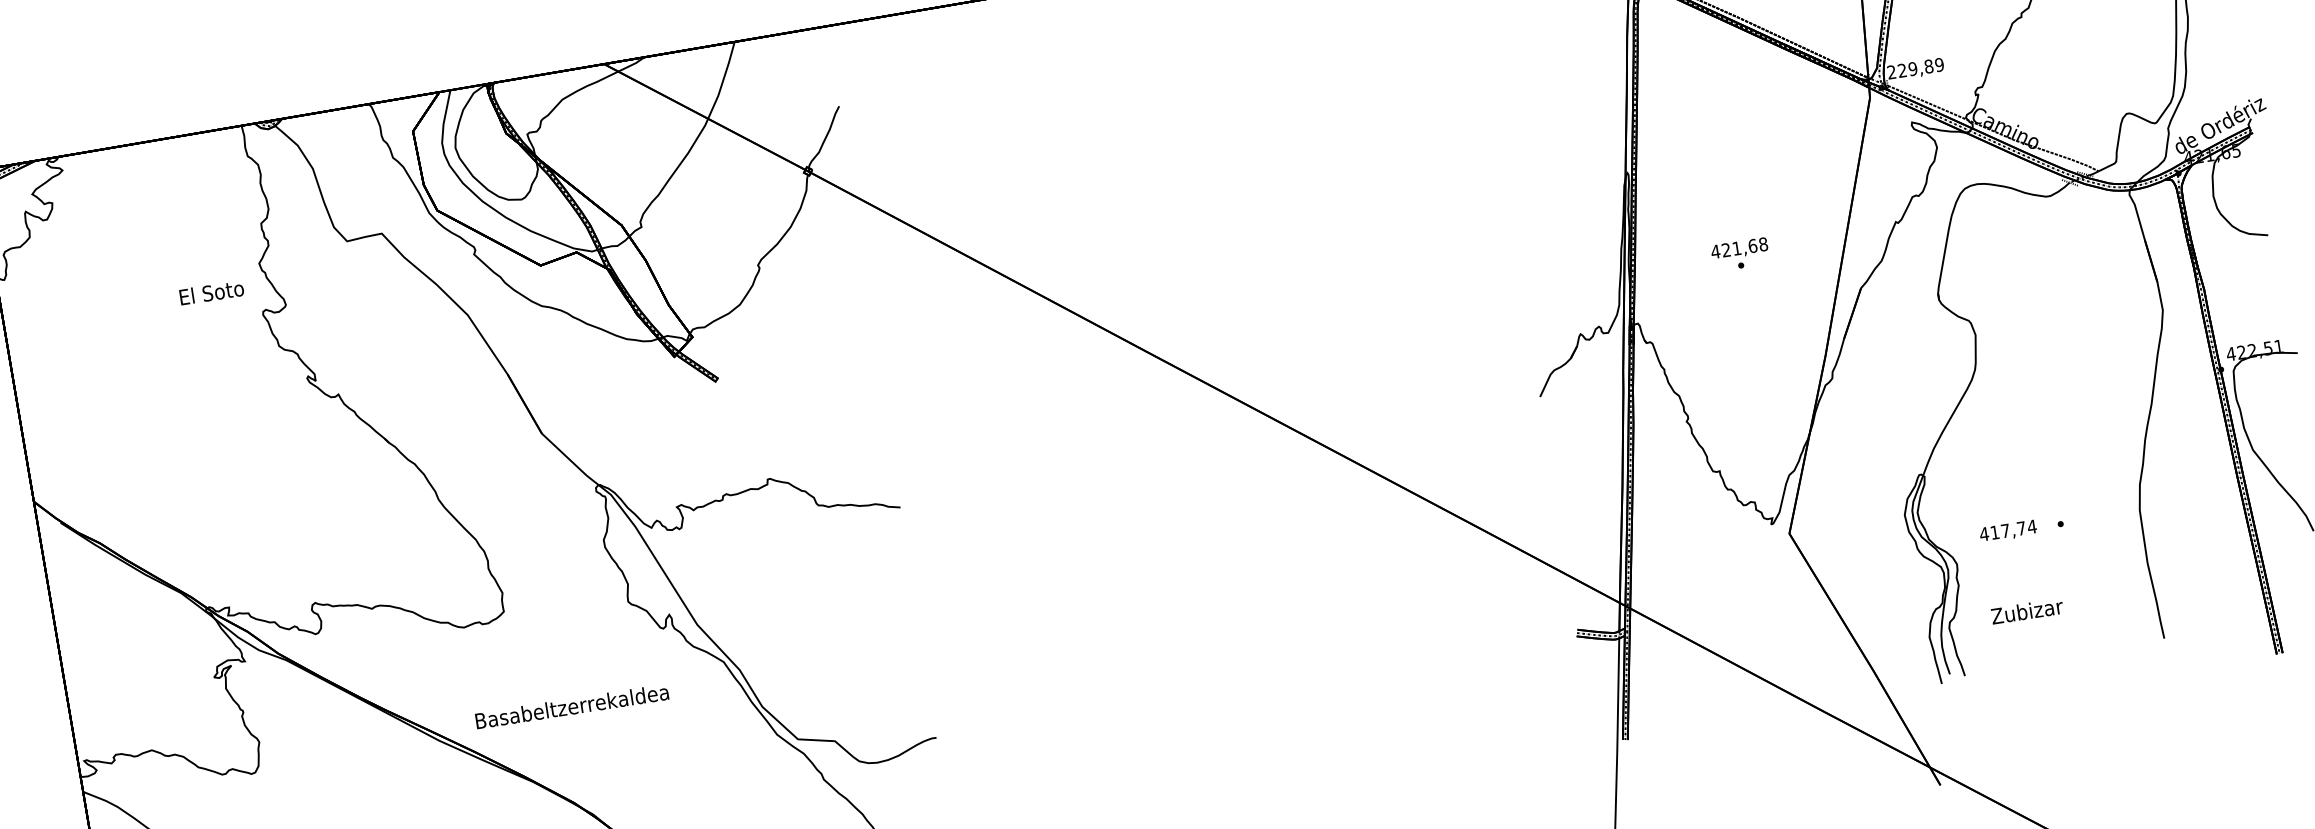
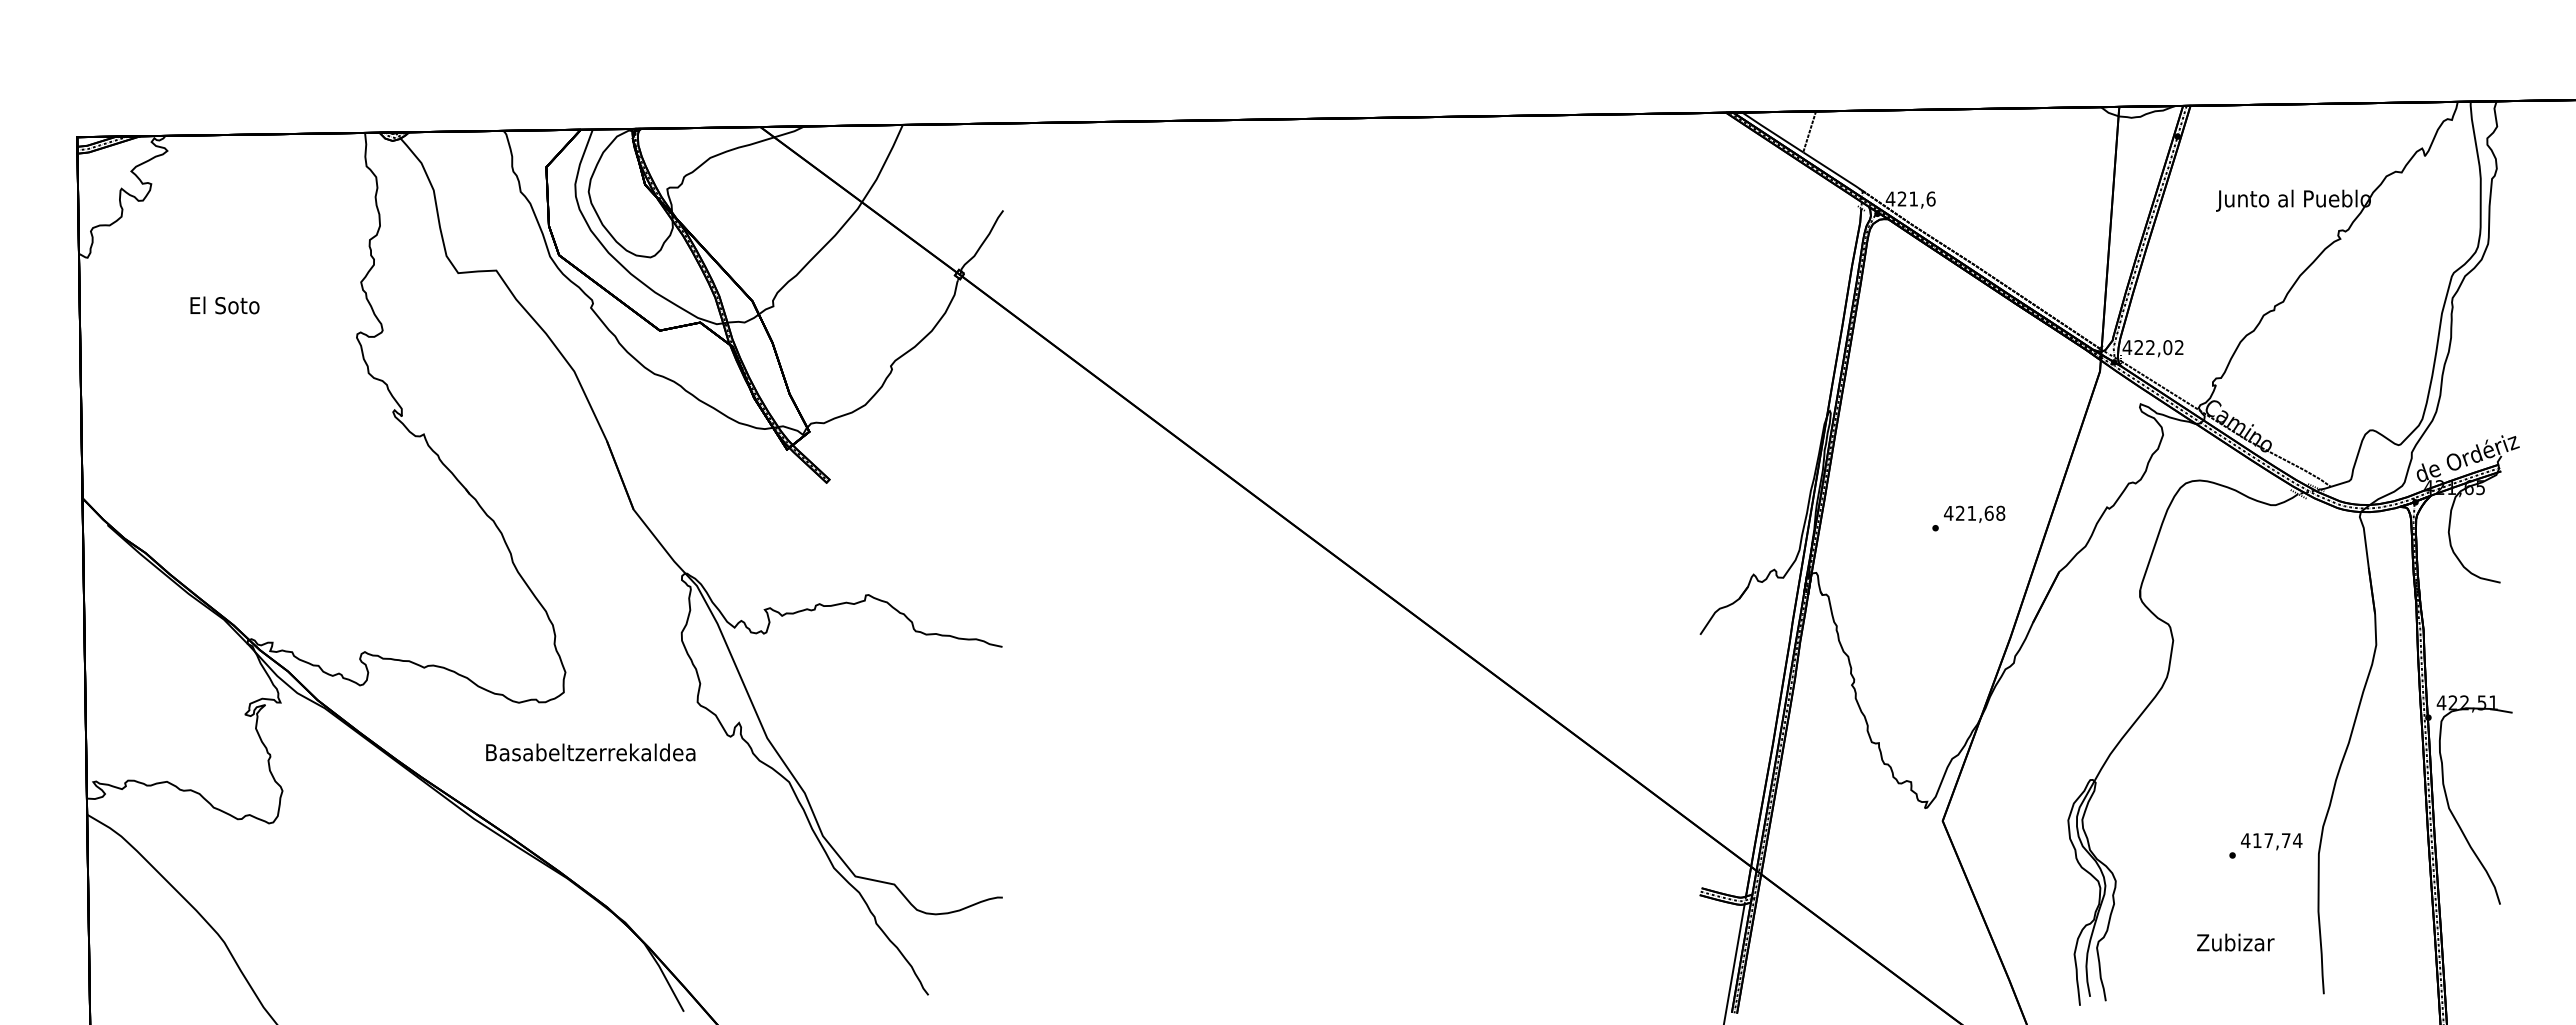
text: (1914, 68) -> (2152, 347), 229,89 -> 422,02
text: (1739, 248) -> (1974, 513), moved
text: (211, 292) -> (224, 305), moved
text: (2008, 531) -> (2271, 841), moved
text: (2027, 611) -> (2235, 942), moved
text: (571, 706) -> (590, 752), moved

